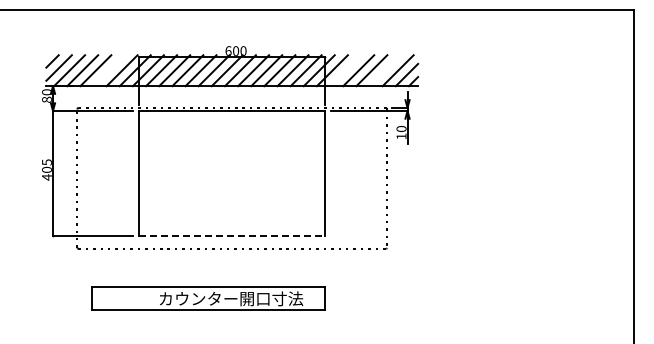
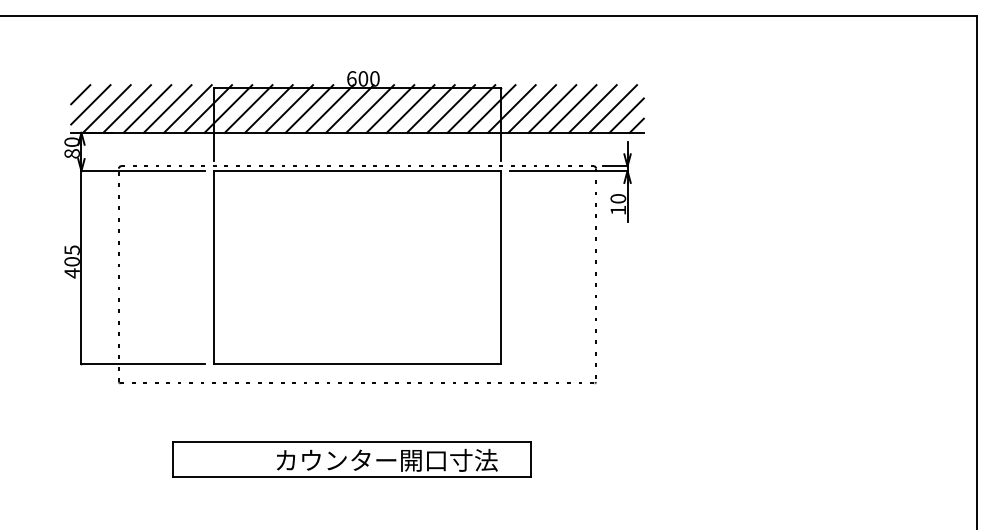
line: (108, 70) -> (166, 108), added
line: (345, 70) -> (531, 108), added
line: (384, 70) -> (592, 108), added
line: (232, 236) -> (357, 364), dashed -> solid
part: (208, 298) -> (351, 459), moved

